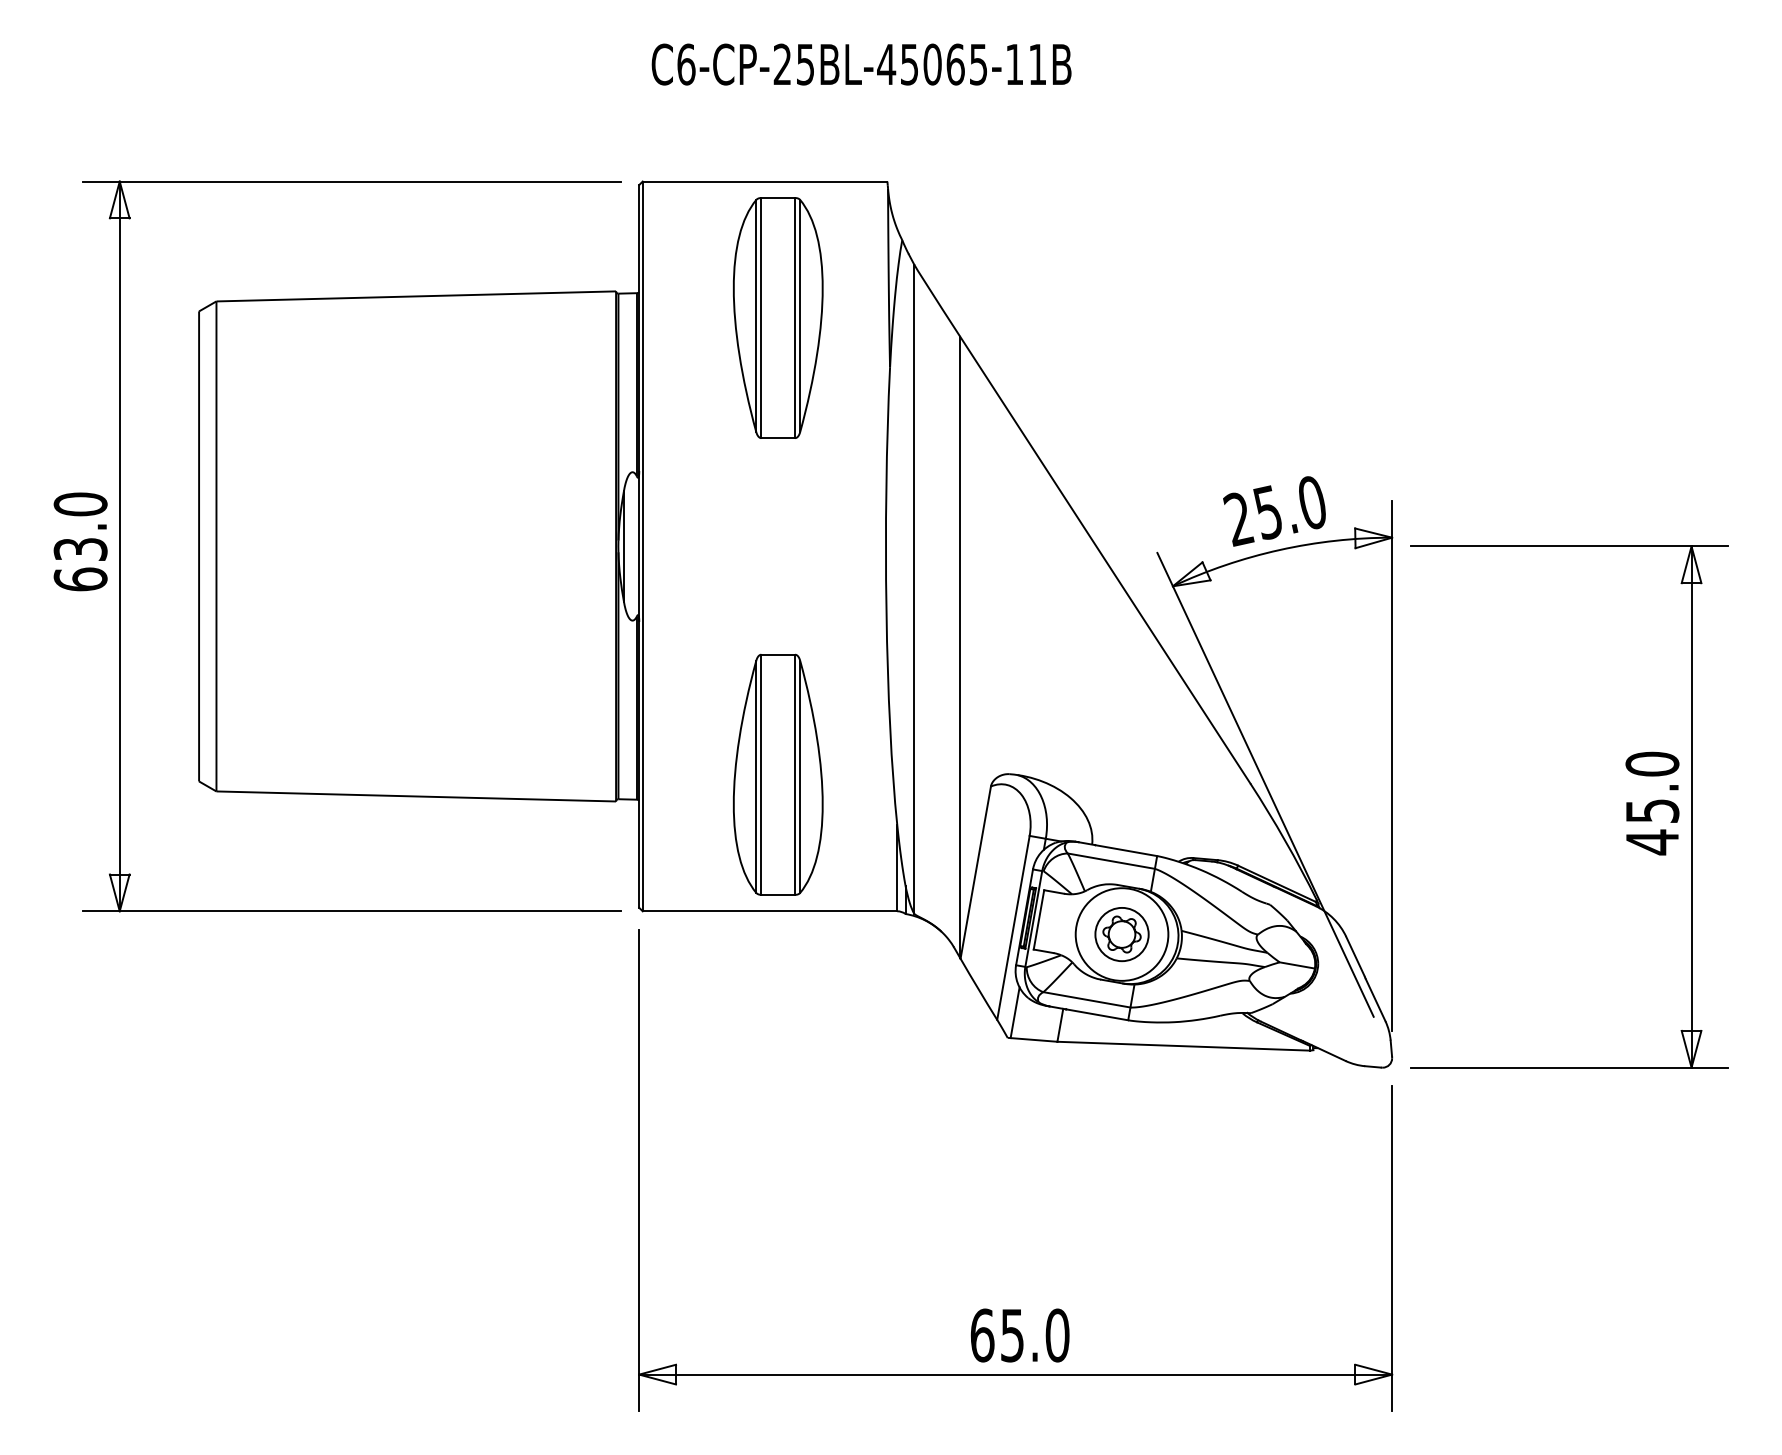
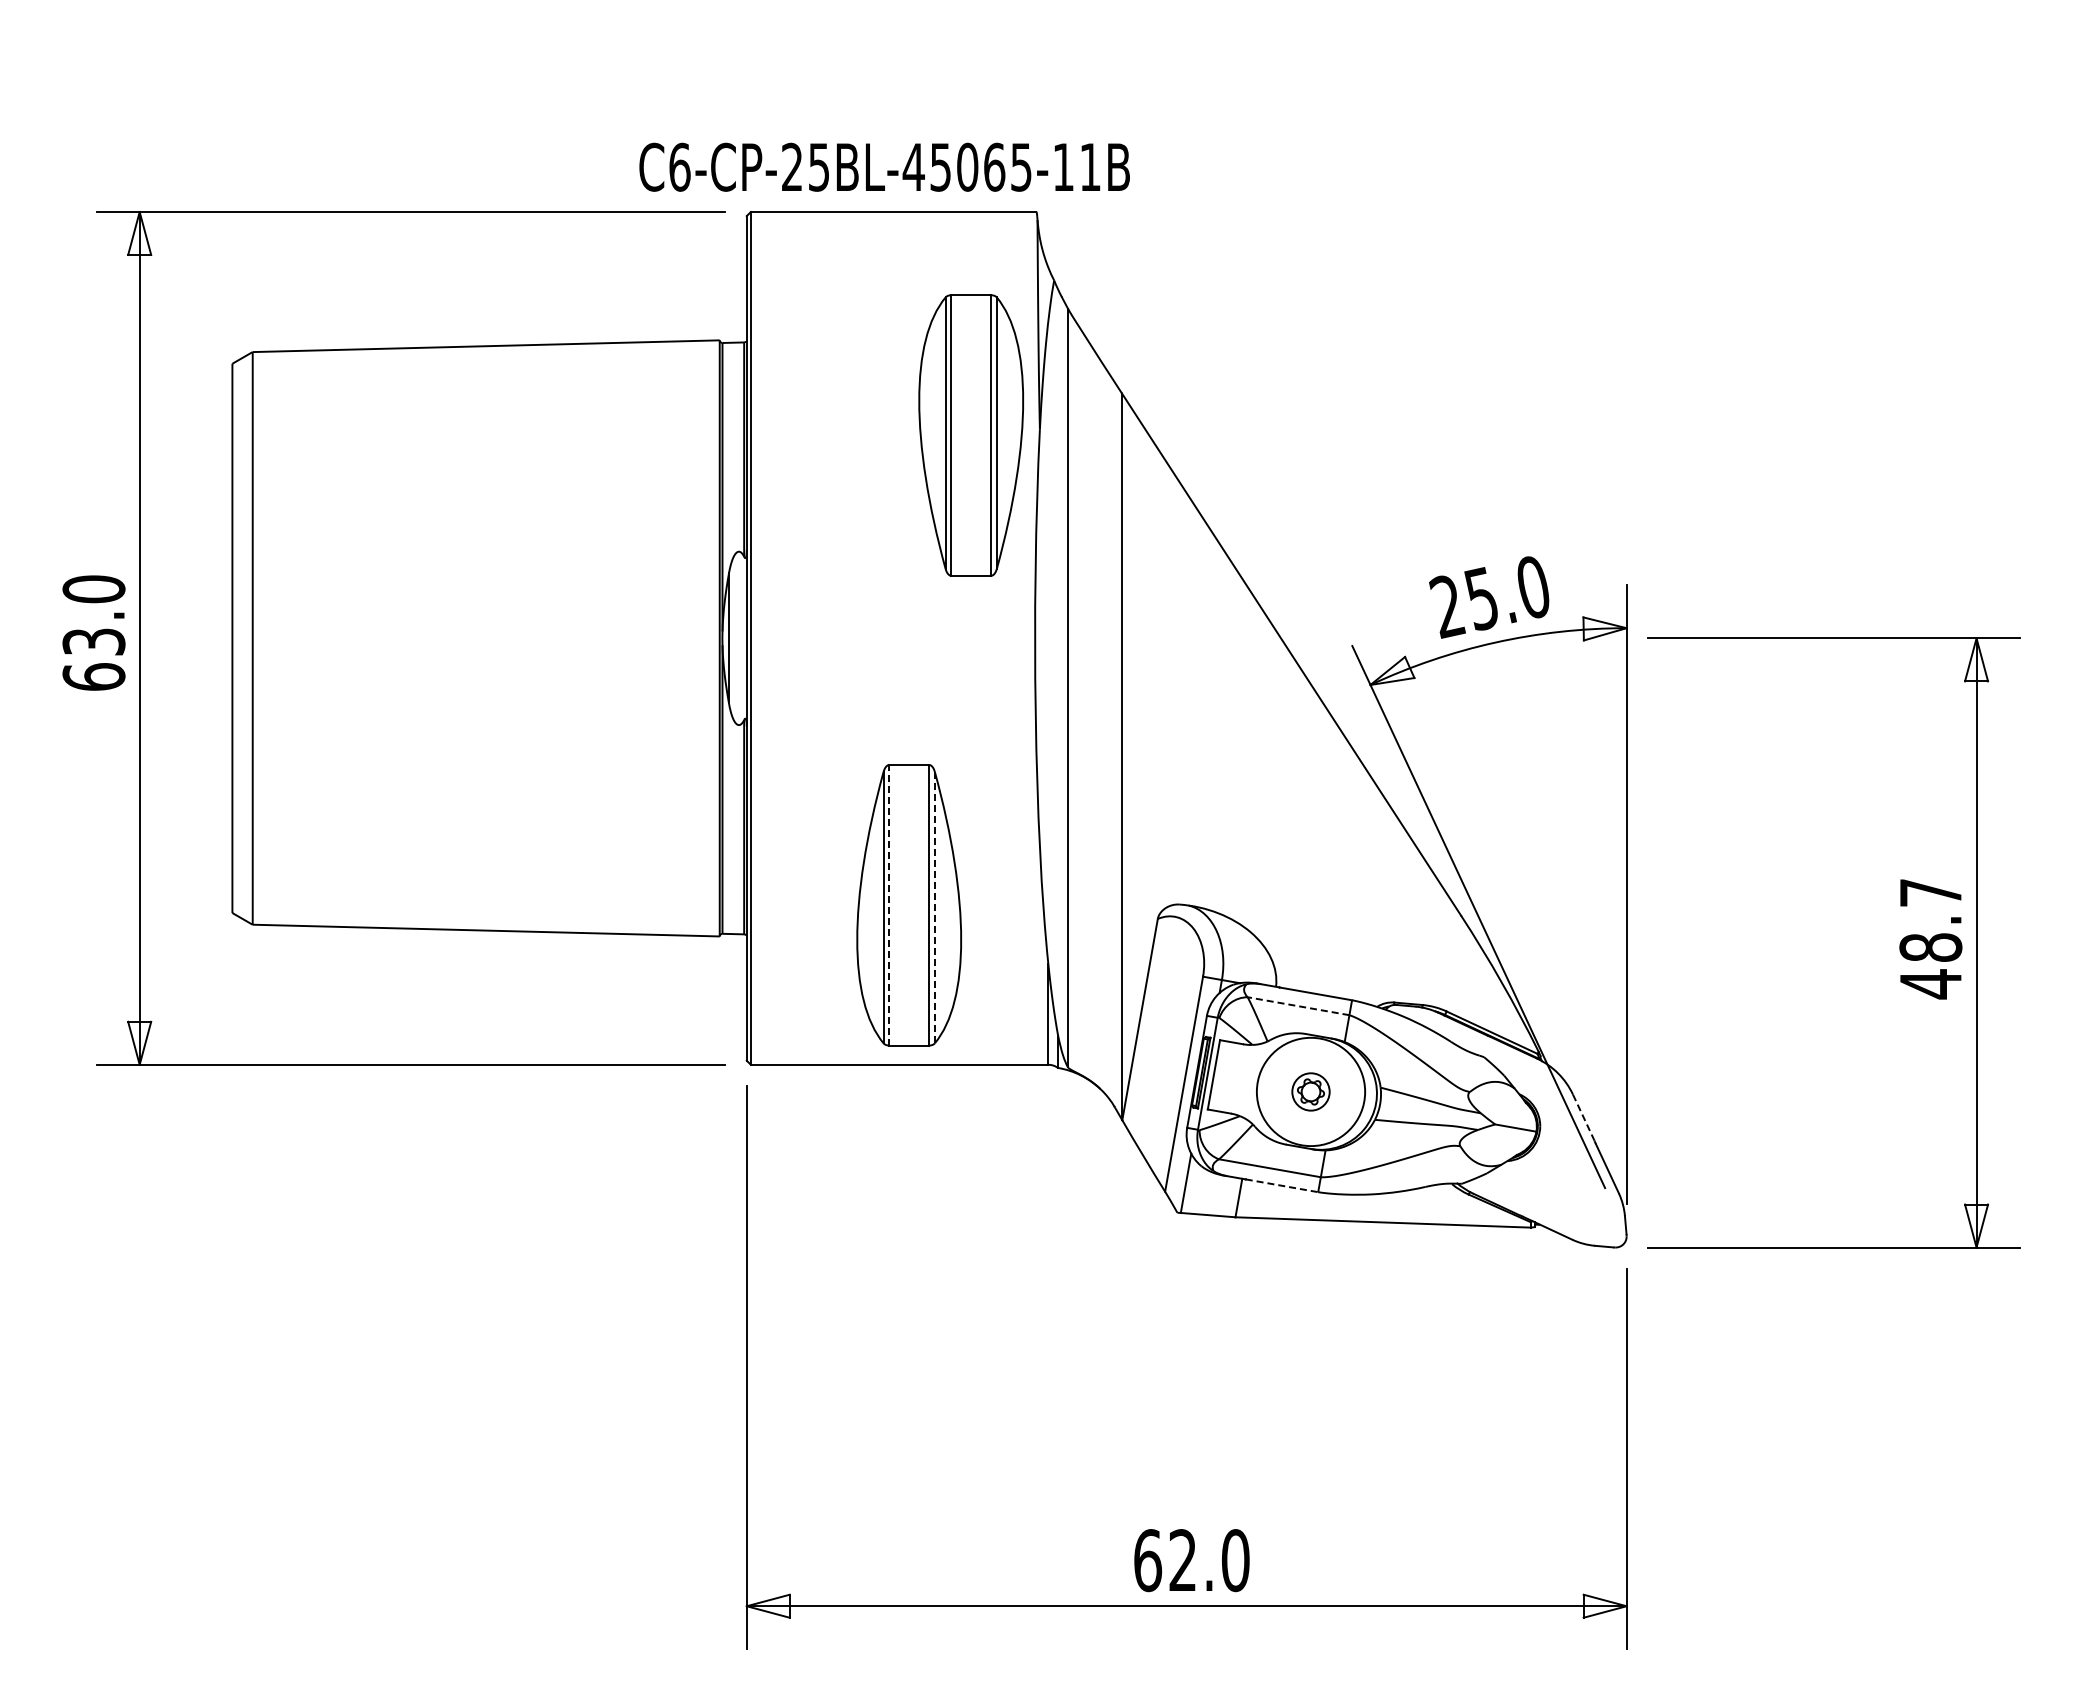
text: (861, 63) -> (884, 166), moved
part: (777, 318) -> (970, 435), moved
line: (761, 774) -> (889, 904), solid -> dashed
line: (799, 776) -> (934, 907), solid -> dashed
text: (1652, 786) -> (1930, 919), 45.0 -> 48.7
line: (1111, 861) -> (1298, 1006), solid -> dashed
part: (1121, 934) -> (1310, 1091), size x0.6
line: (1355, 957) -> (1583, 1118), solid -> dashed
line: (1097, 1014) -> (1282, 1185), solid -> dashed
text: (1012, 1335) -> (1182, 1560), 65.0 -> 62.0

